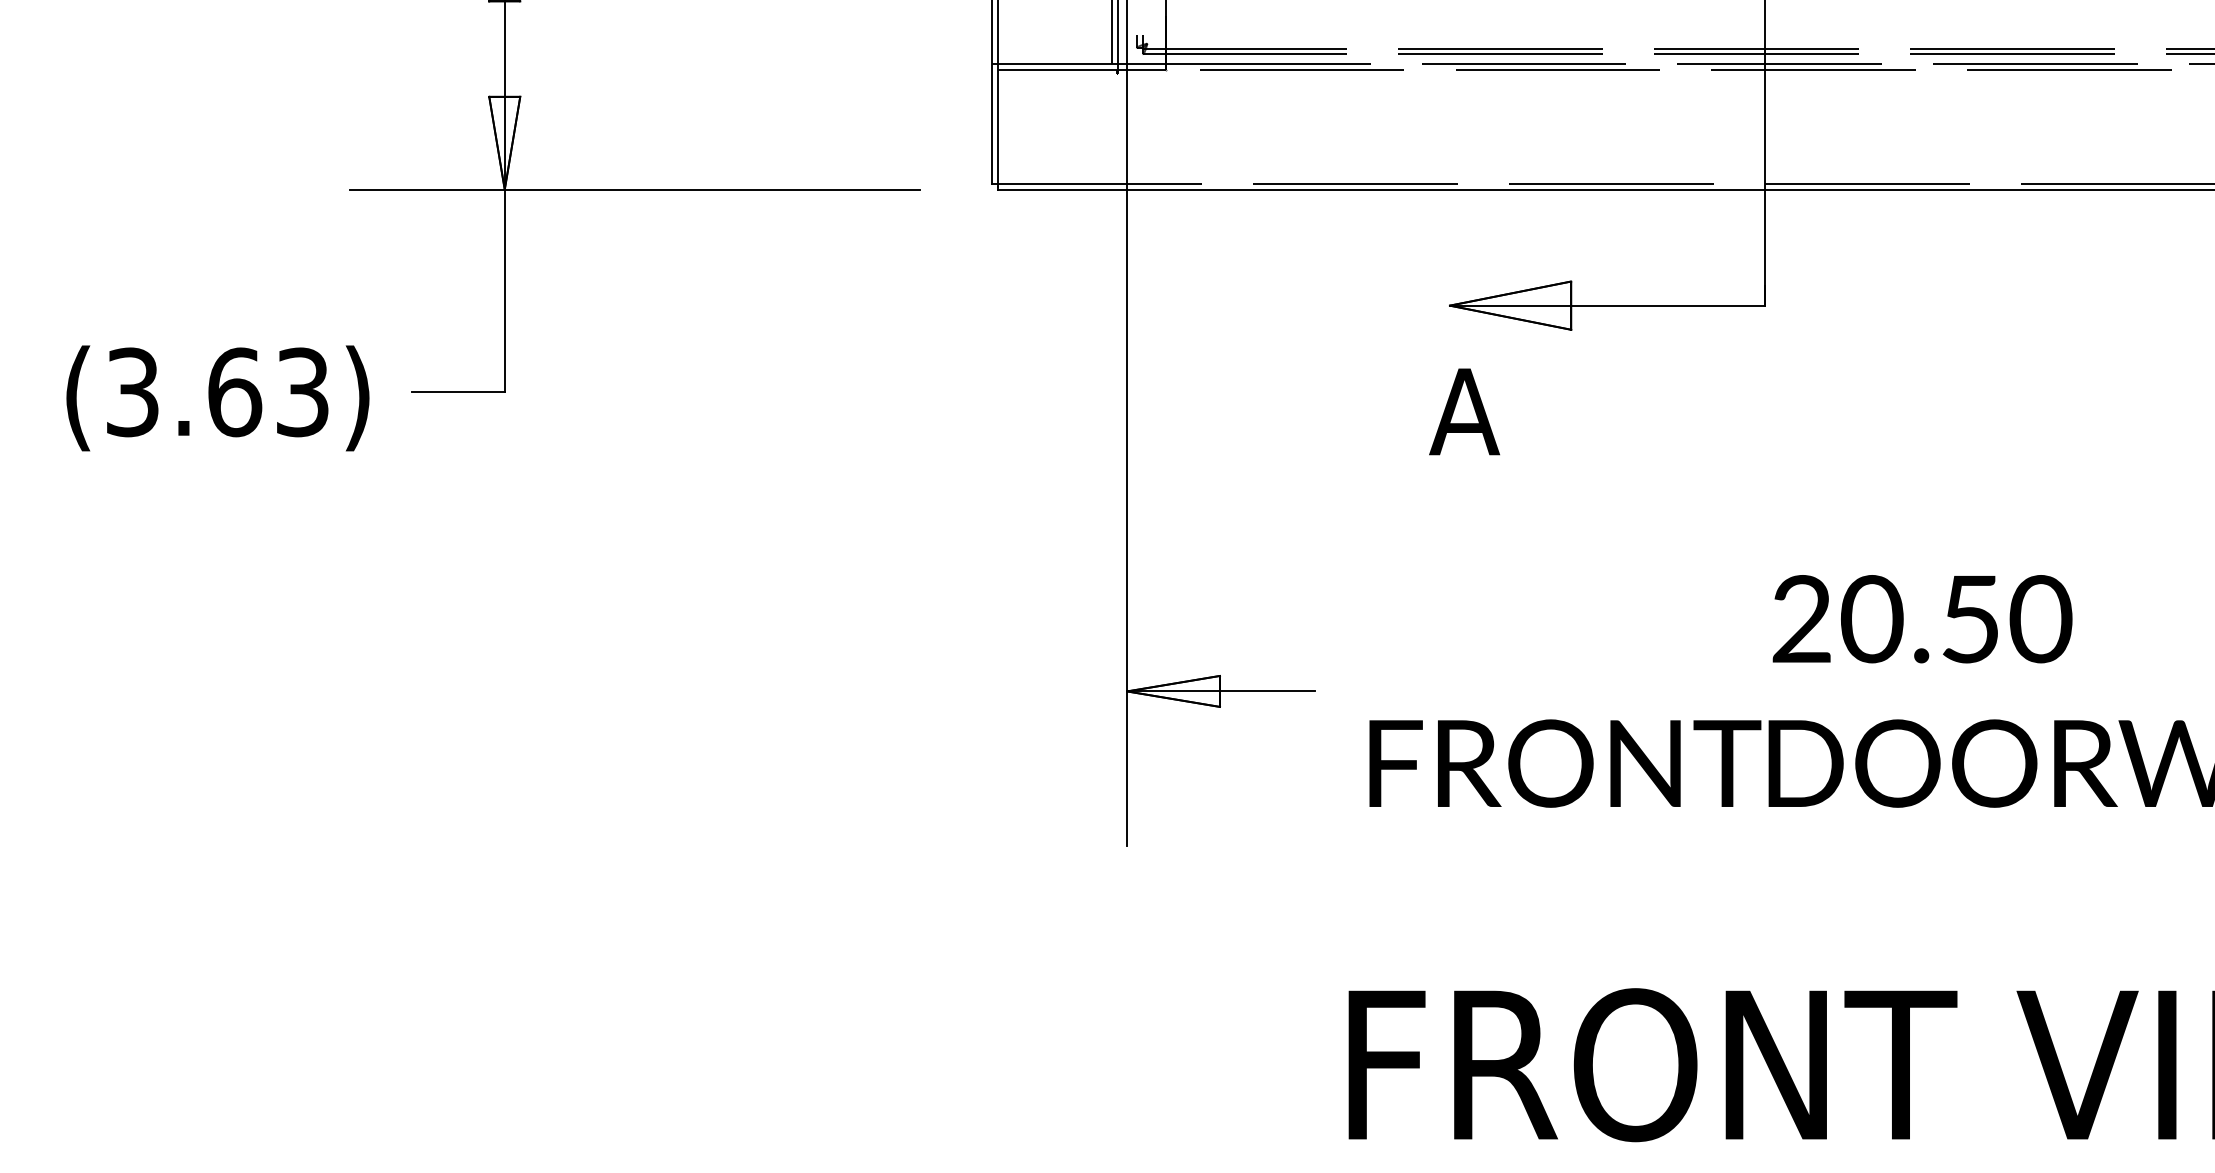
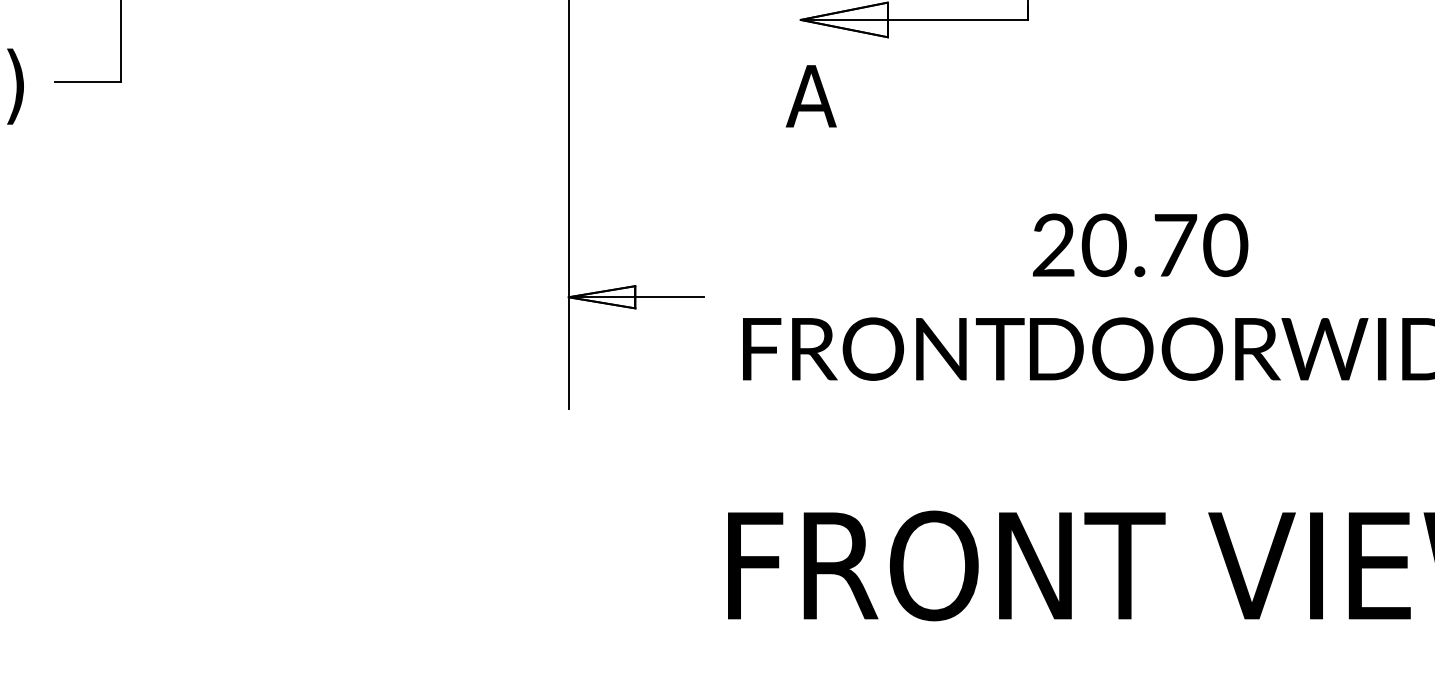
text: (1971, 619) -> (1175, 245), 20.50 -> 20.70

